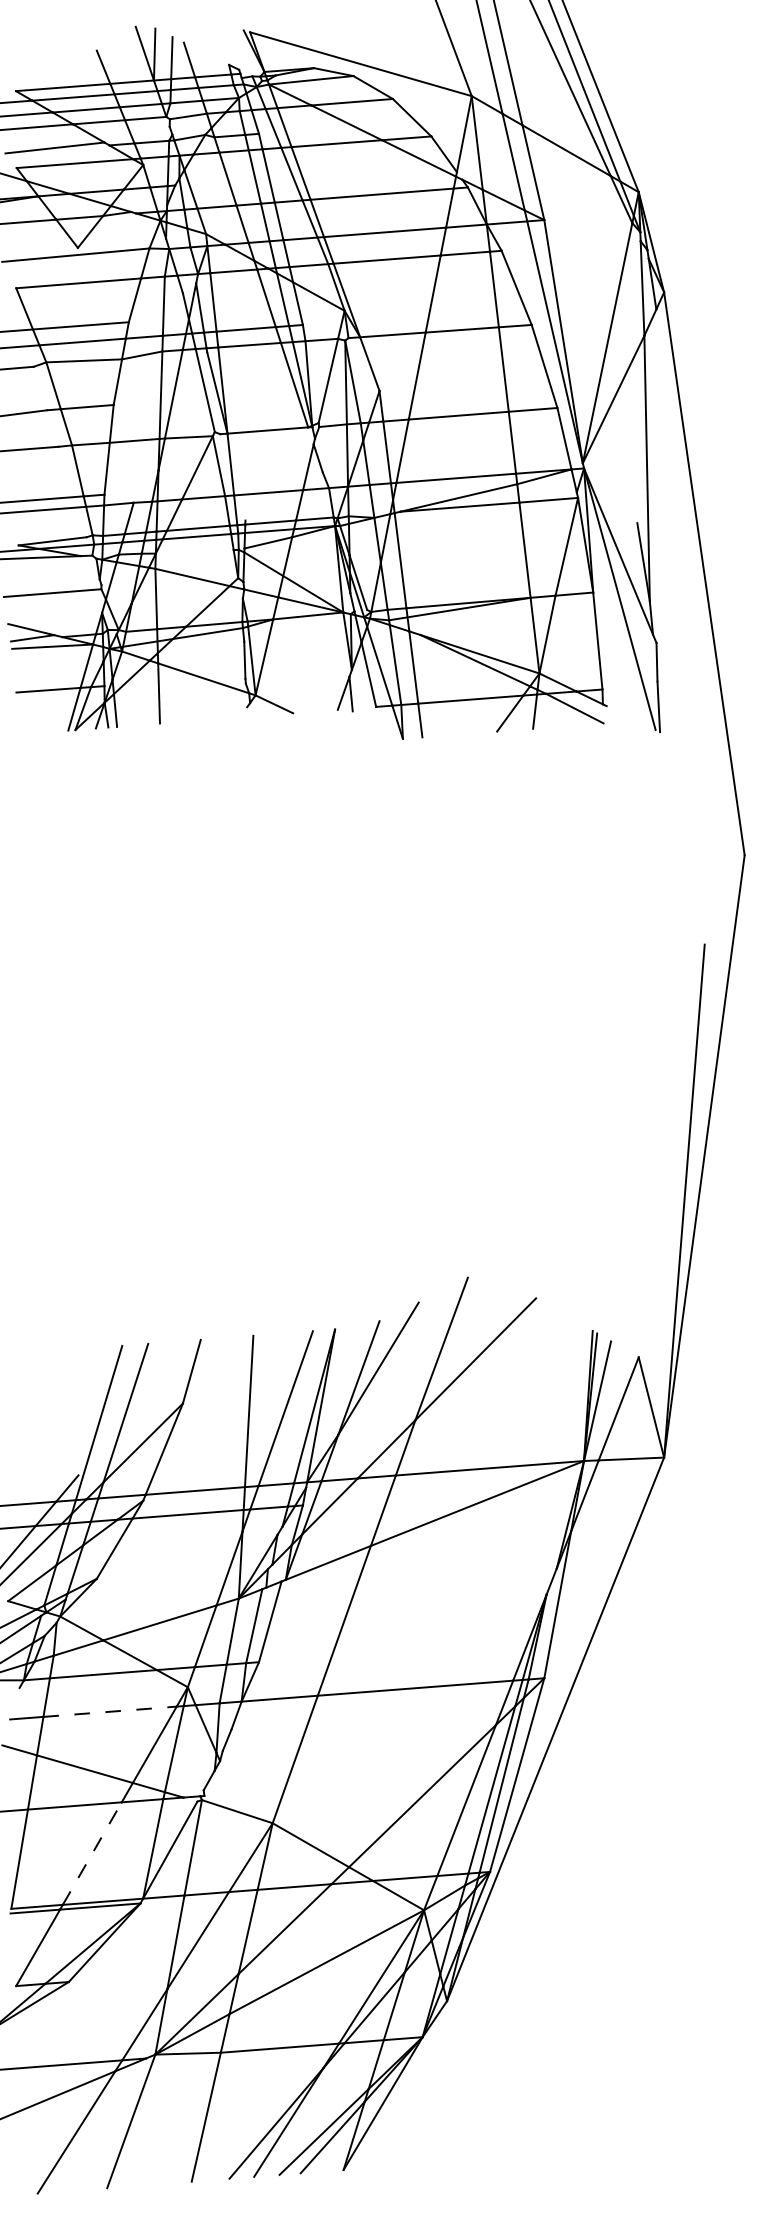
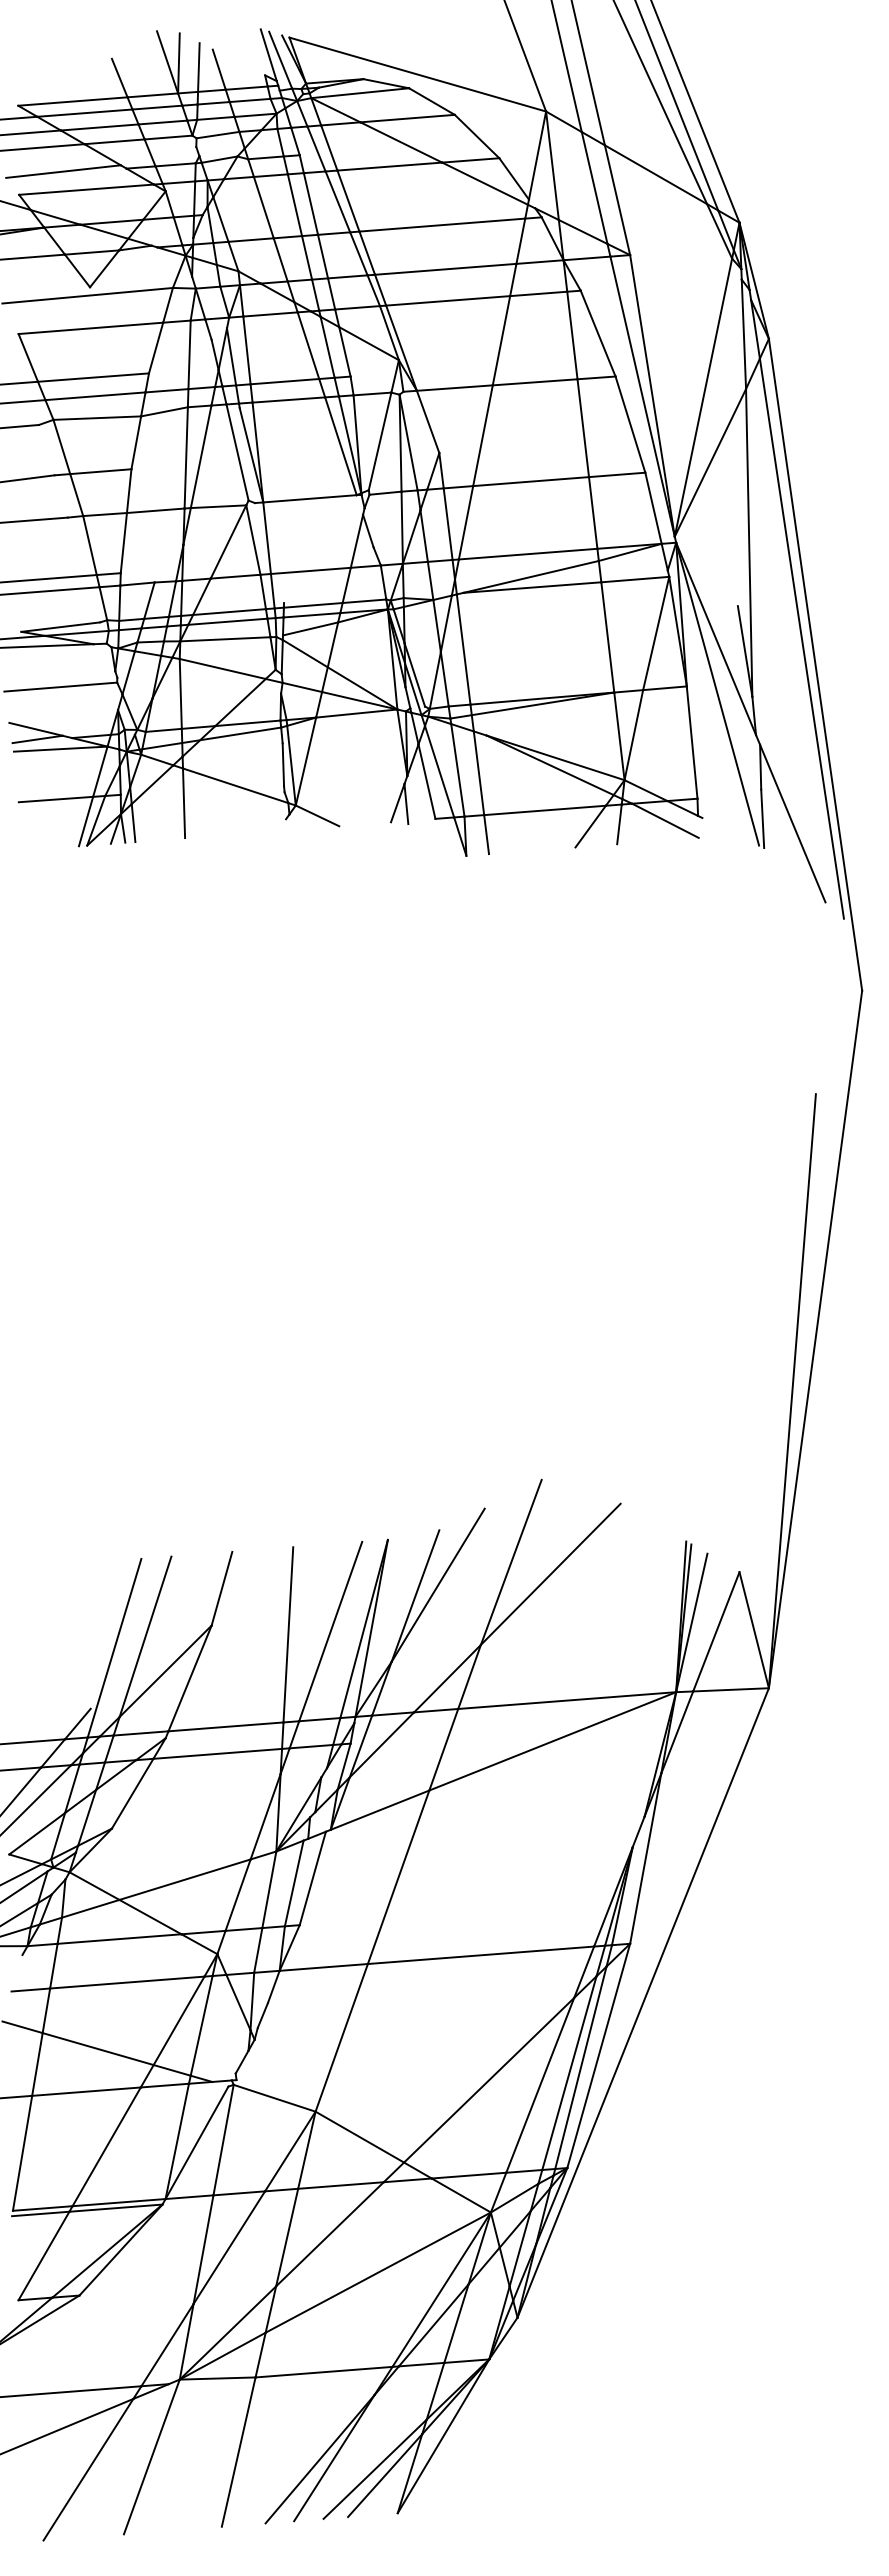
line: (232, 47) -> (268, 55), added
line: (242, 51) -> (280, 59), added
line: (692, 551) -> (801, 638), added
line: (194, 552) -> (225, 639), added
line: (684, 710) -> (792, 823), added
line: (110, 1711) -> (127, 1982), dashed -> solid
line: (92, 1853) -> (106, 2146), dashed -> solid

